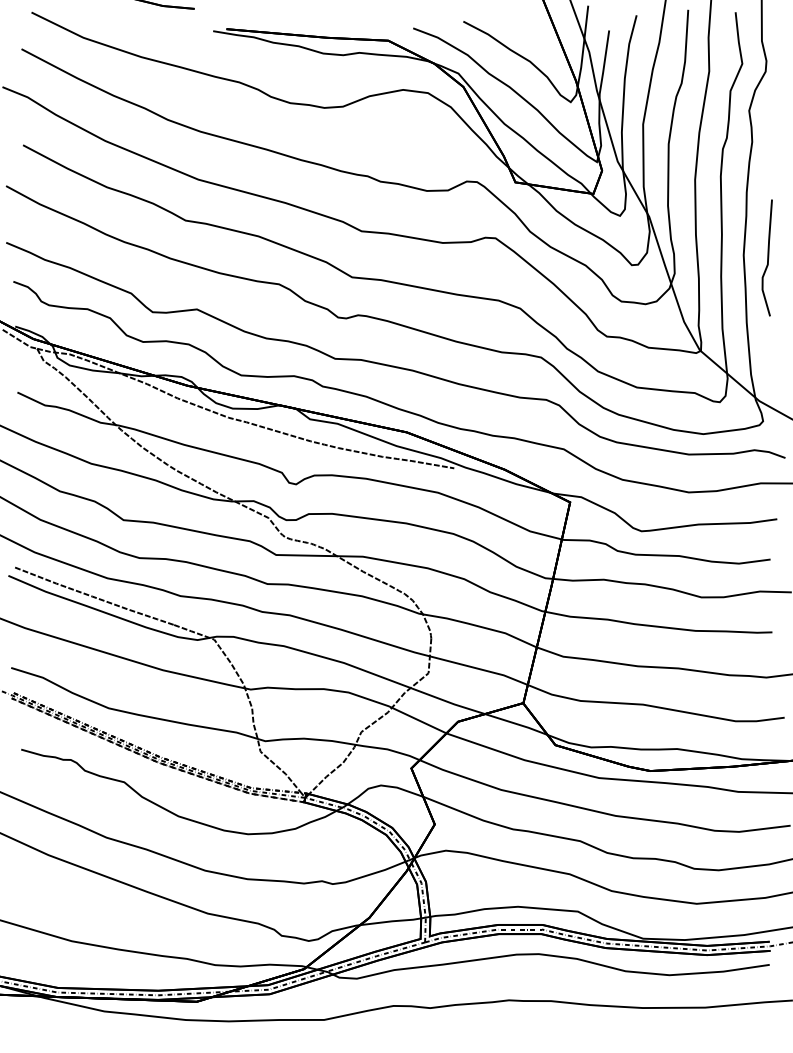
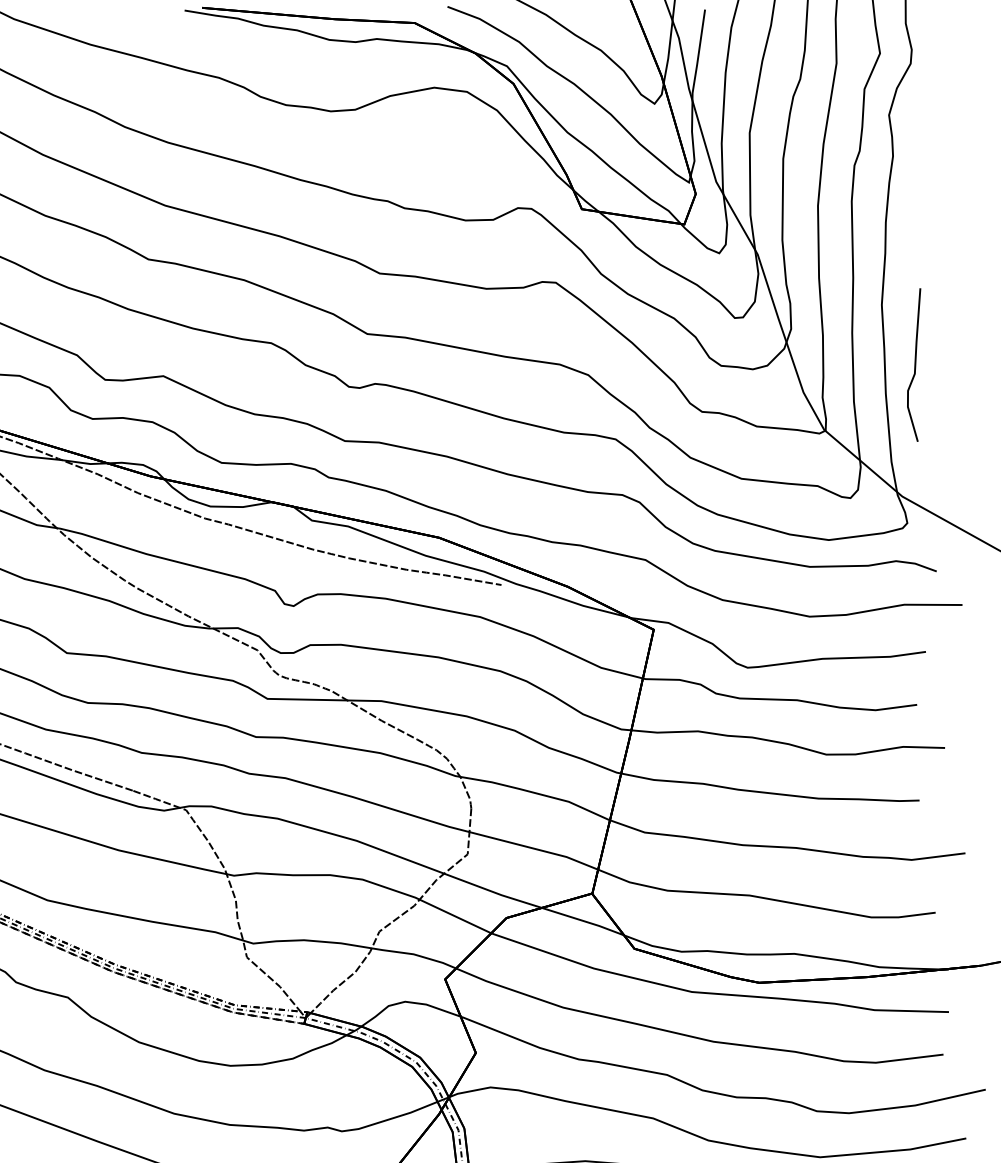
curve: (767, 257) -> (914, 364), moved

